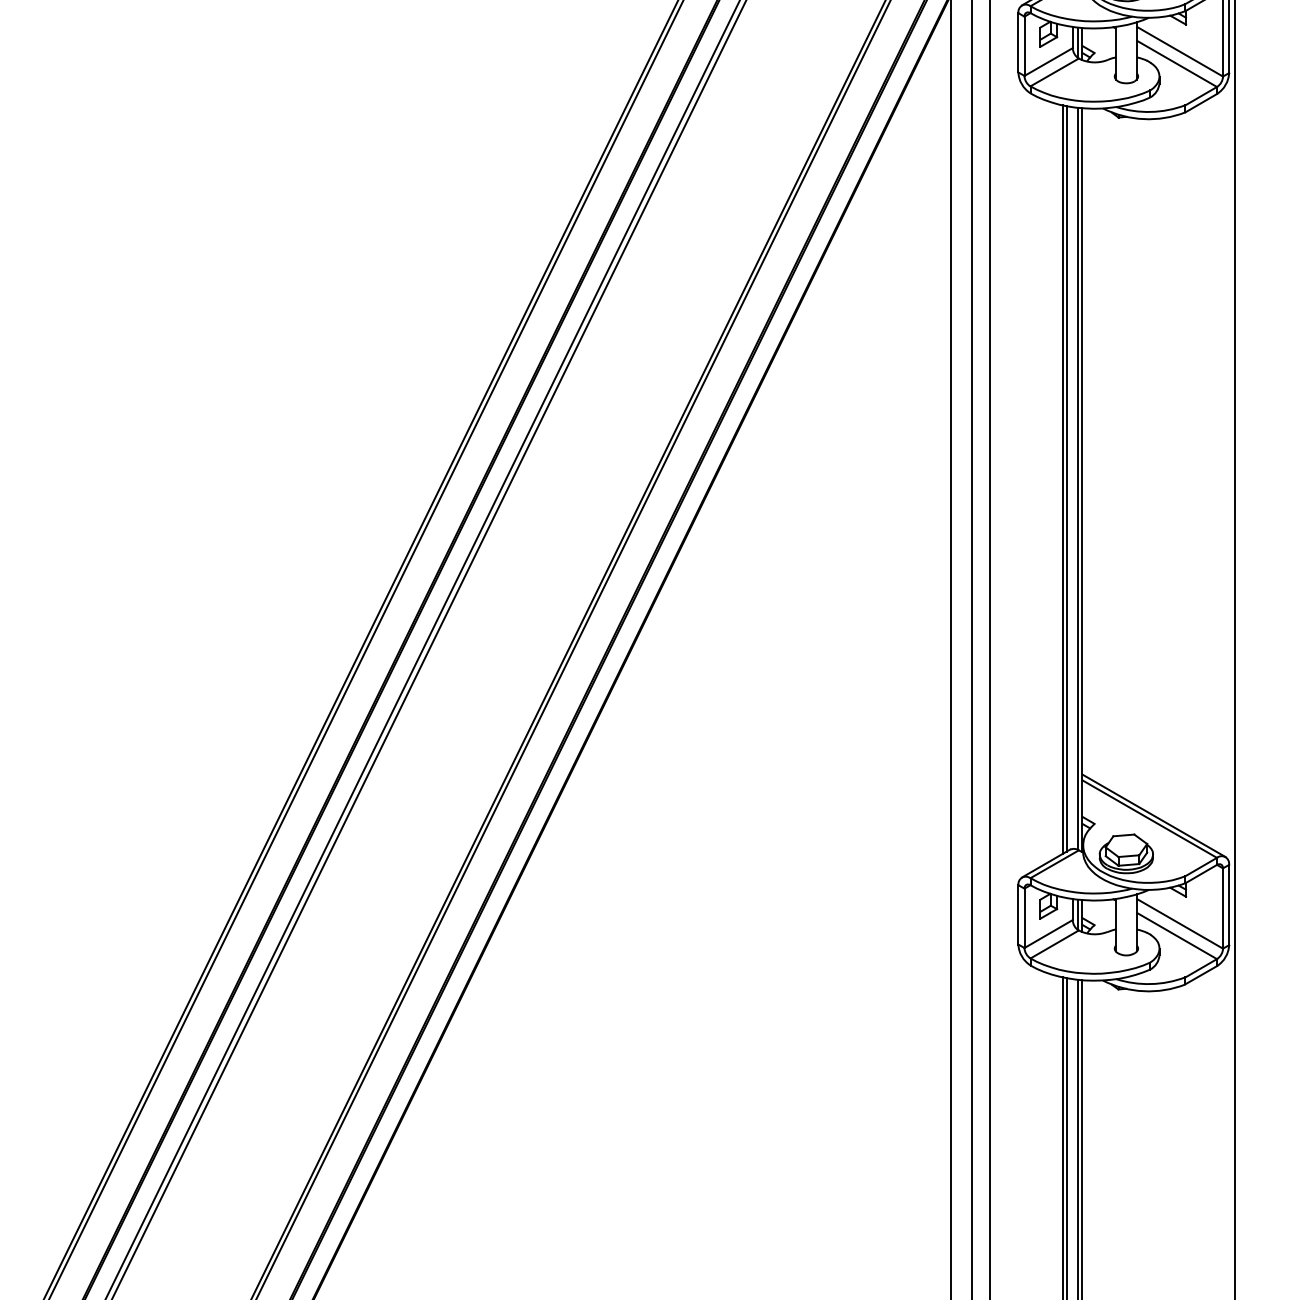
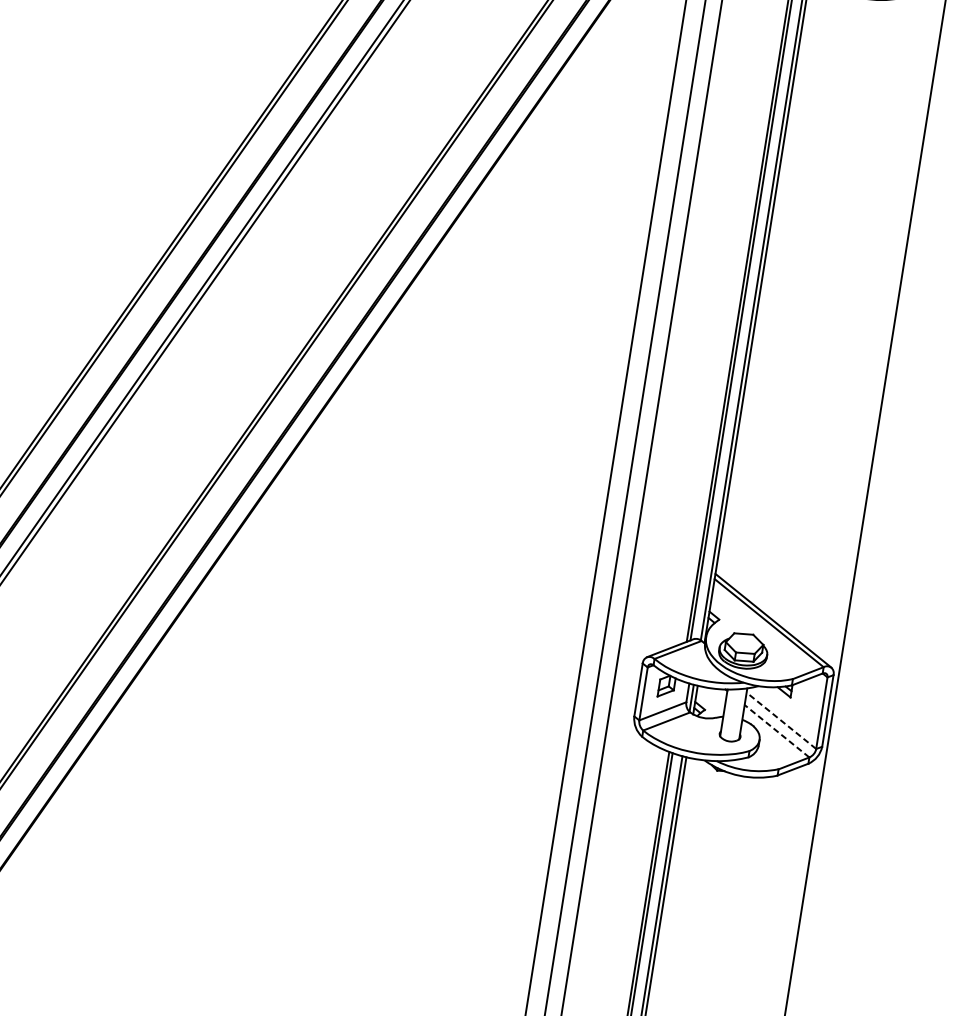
line: (1180, 923) -> (781, 720), solid -> dashed
line: (1176, 935) -> (776, 730), solid -> dashed

